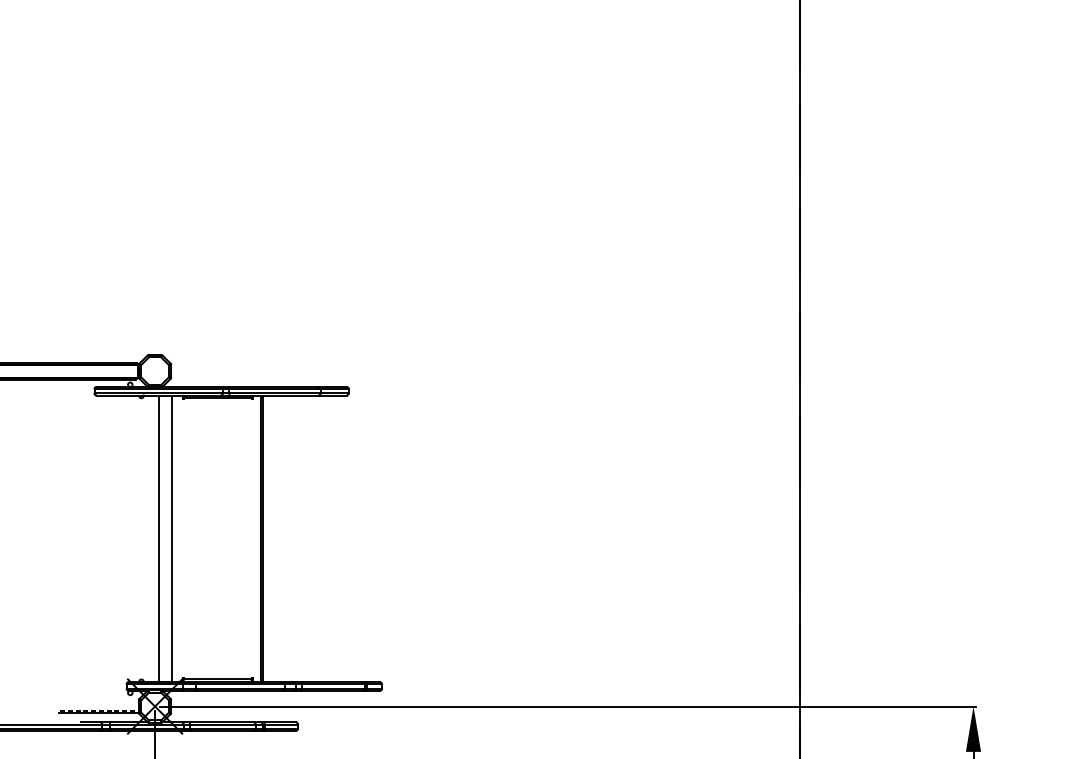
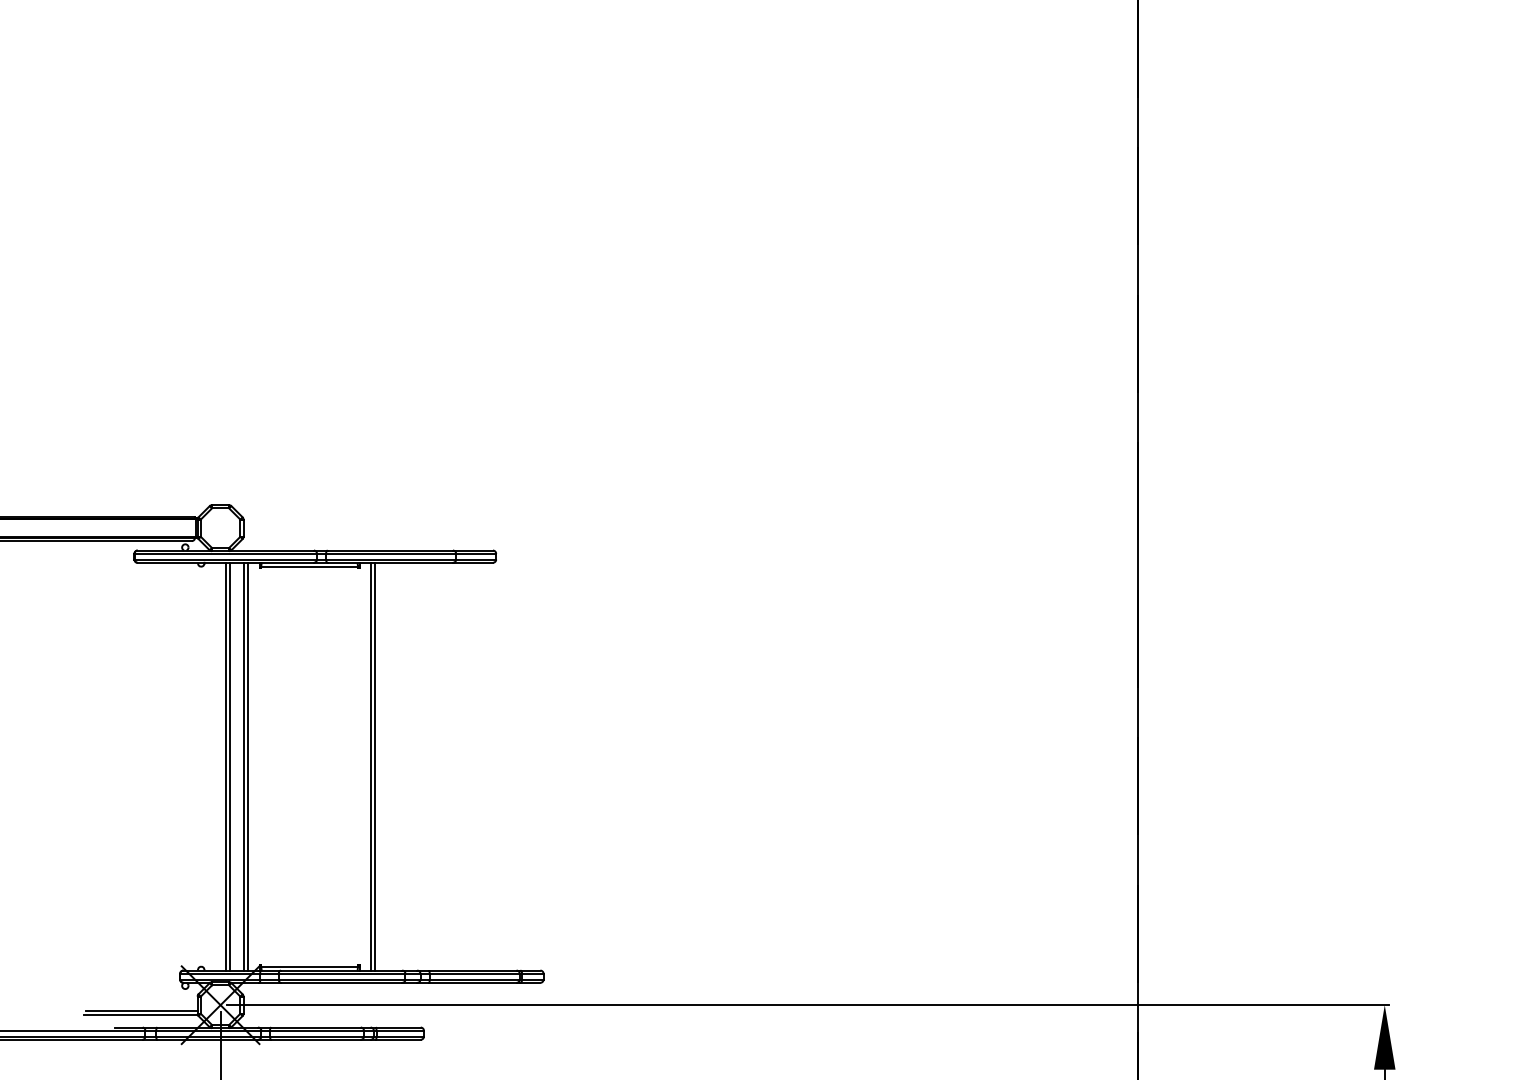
line: (162, 538) -> (230, 766), added
line: (174, 538) -> (248, 766), added
line: (99, 710) -> (141, 1010), dashed -> solid

